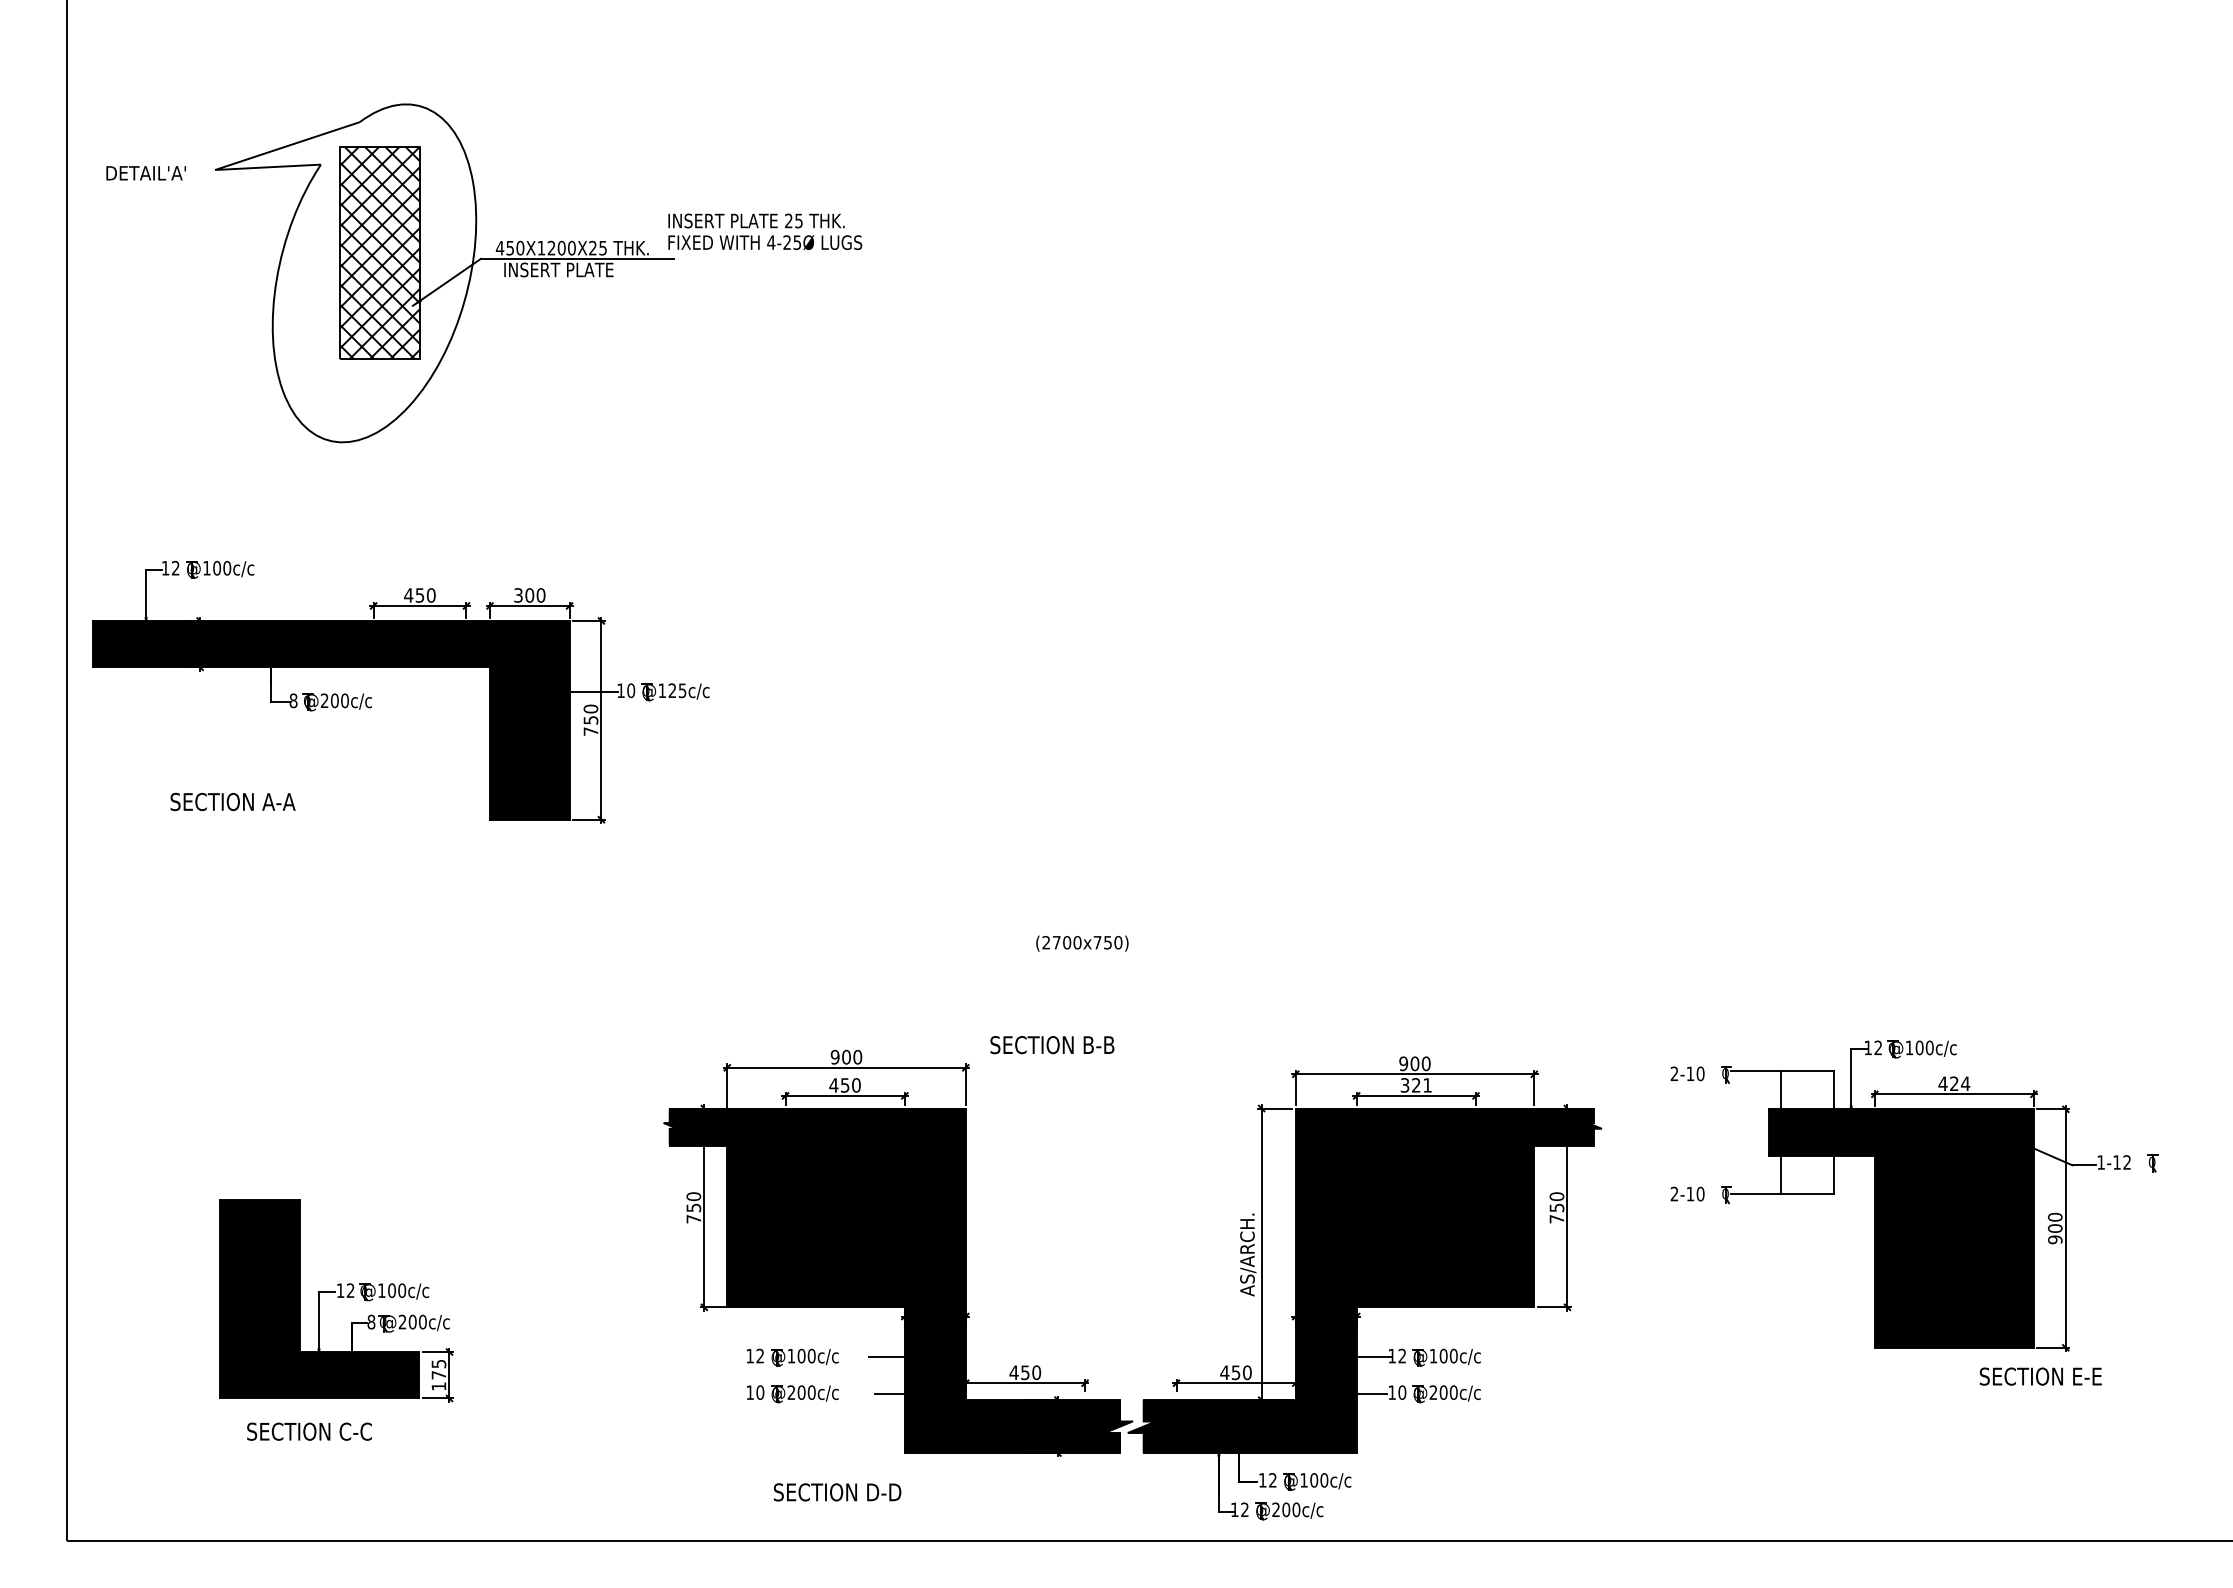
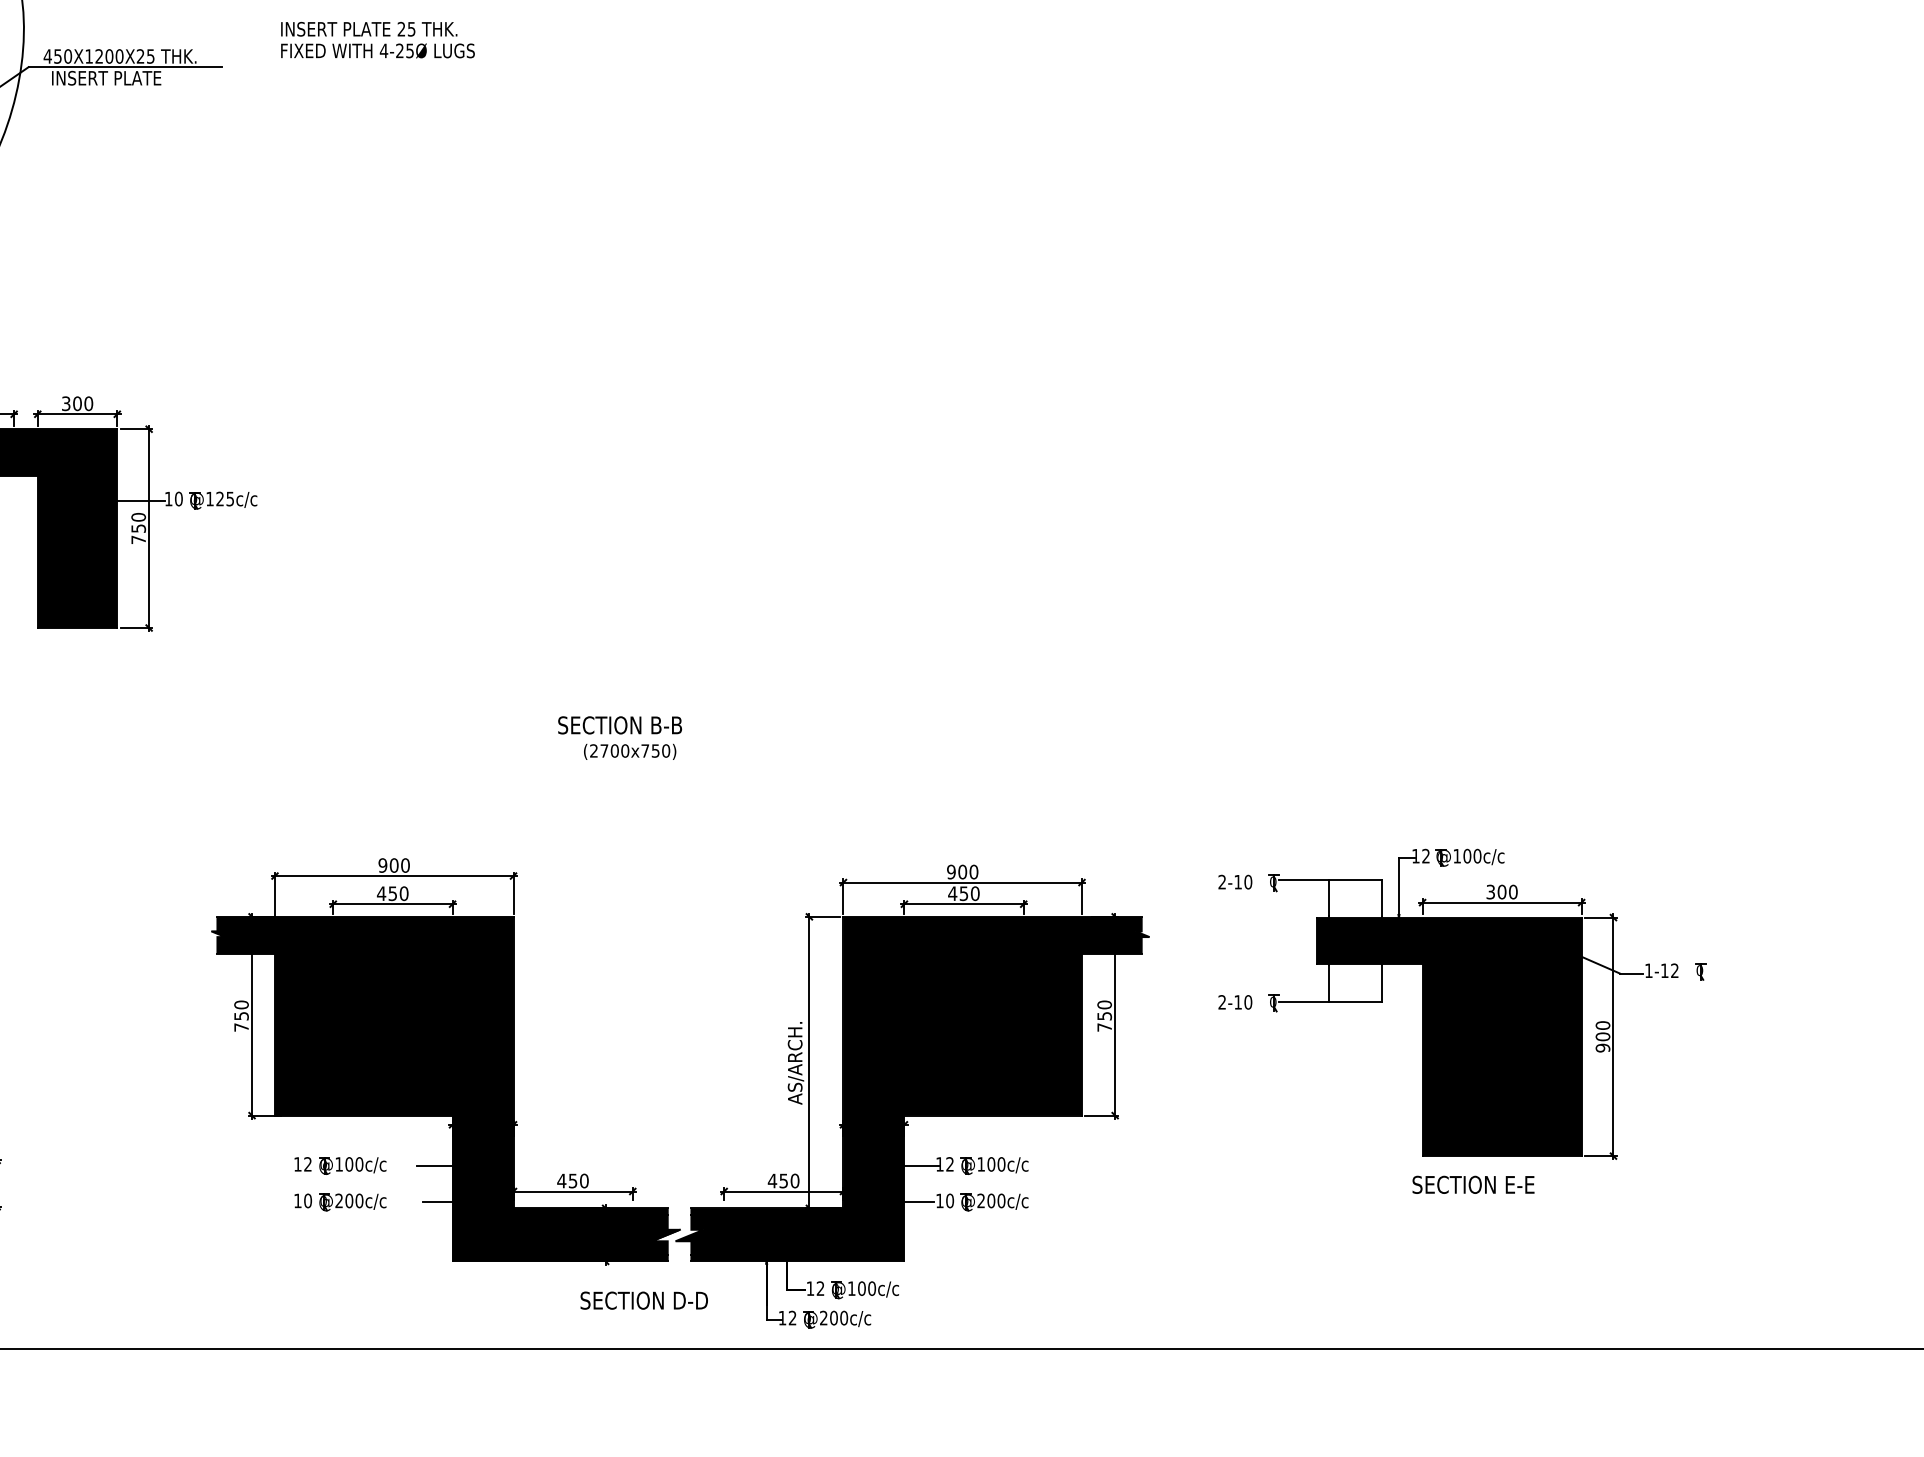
text: (765, 231) -> (378, 39), moved
text: (1052, 1045) -> (620, 725), moved
text: (1954, 1083) -> (1502, 891), 424 -> 300
text: (1415, 1085) -> (963, 893), 321 -> 450
text: (2040, 1376) -> (1473, 1184), moved
text: (837, 1492) -> (644, 1300), moved

